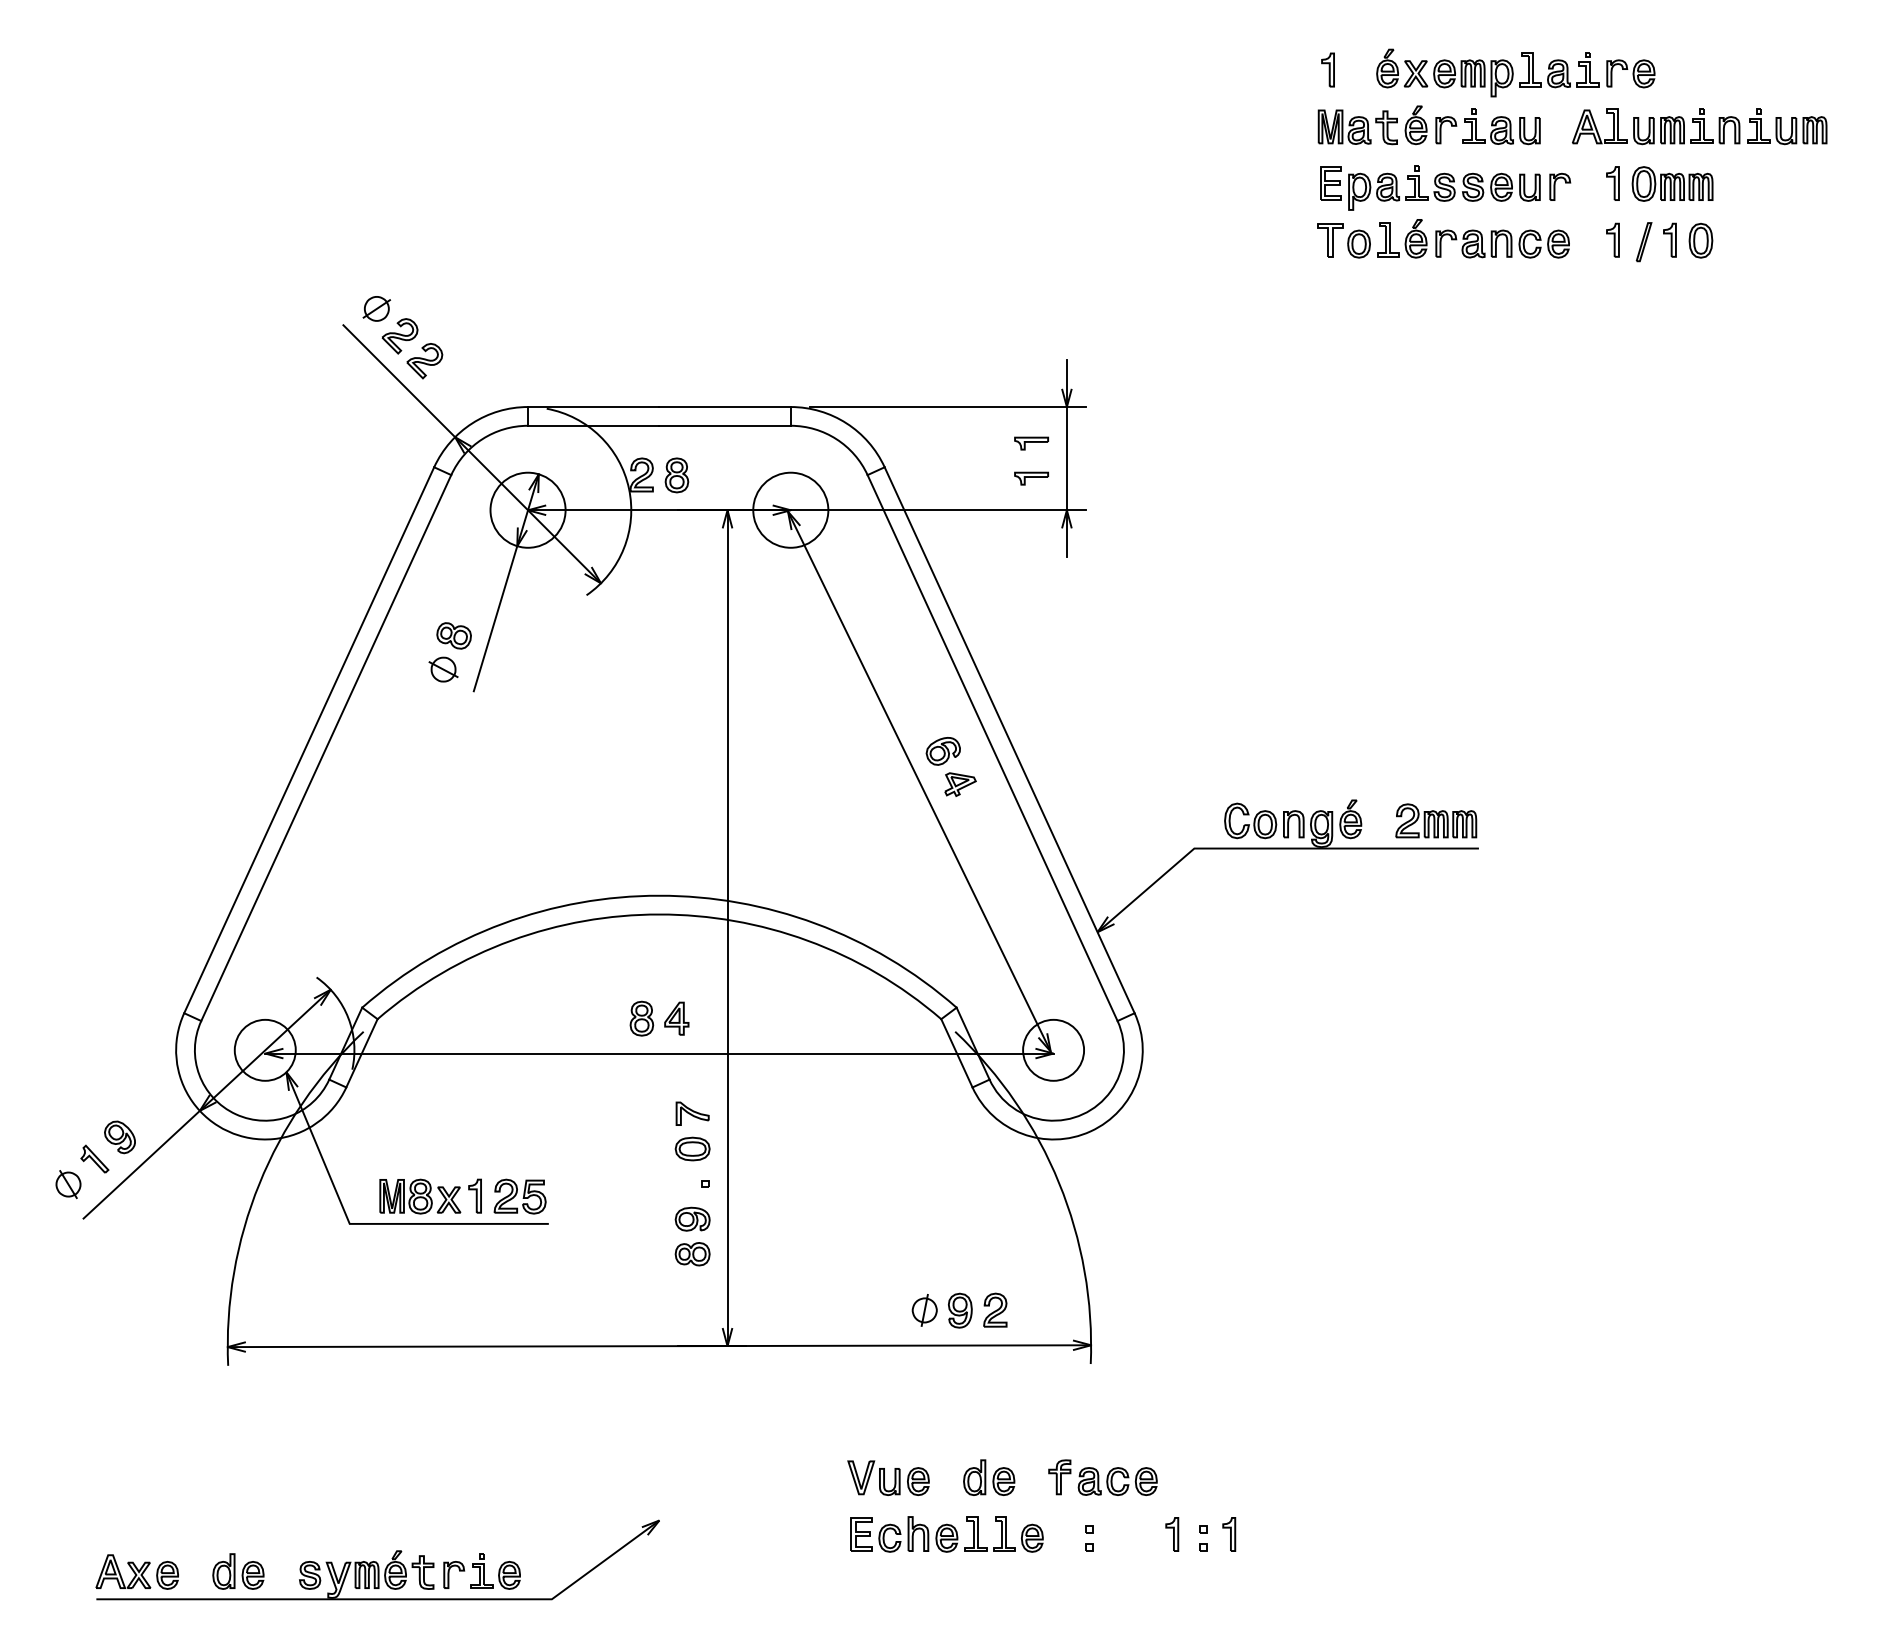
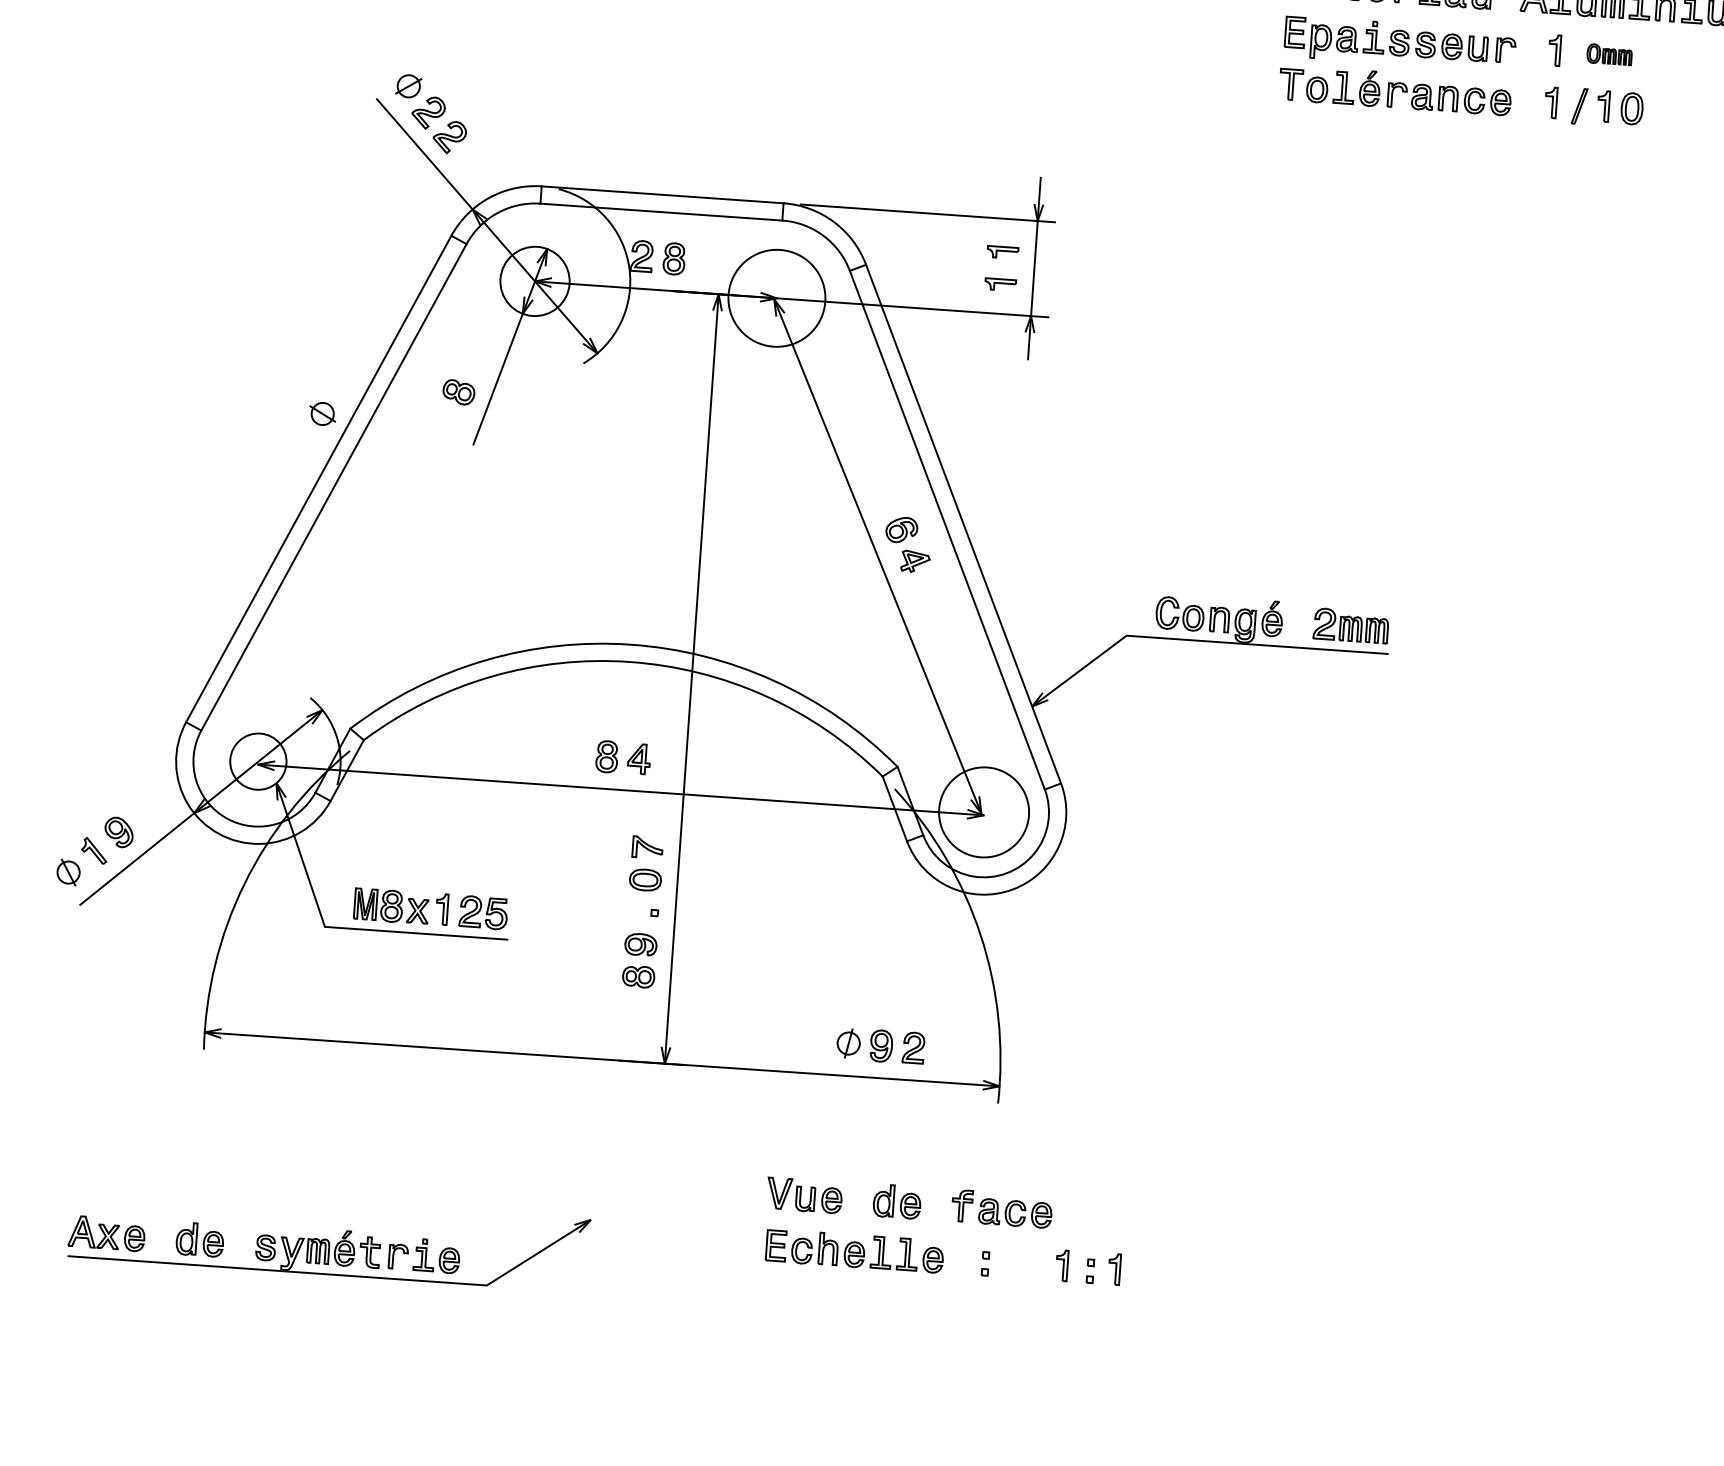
part: (1672, 183) -> (1609, 54), size x0.6
circle: (790, 509) -> (776, 297), size x1.4
part: (443, 669) -> (322, 413), moved
circle: (1053, 1049) -> (984, 811), size x1.6

